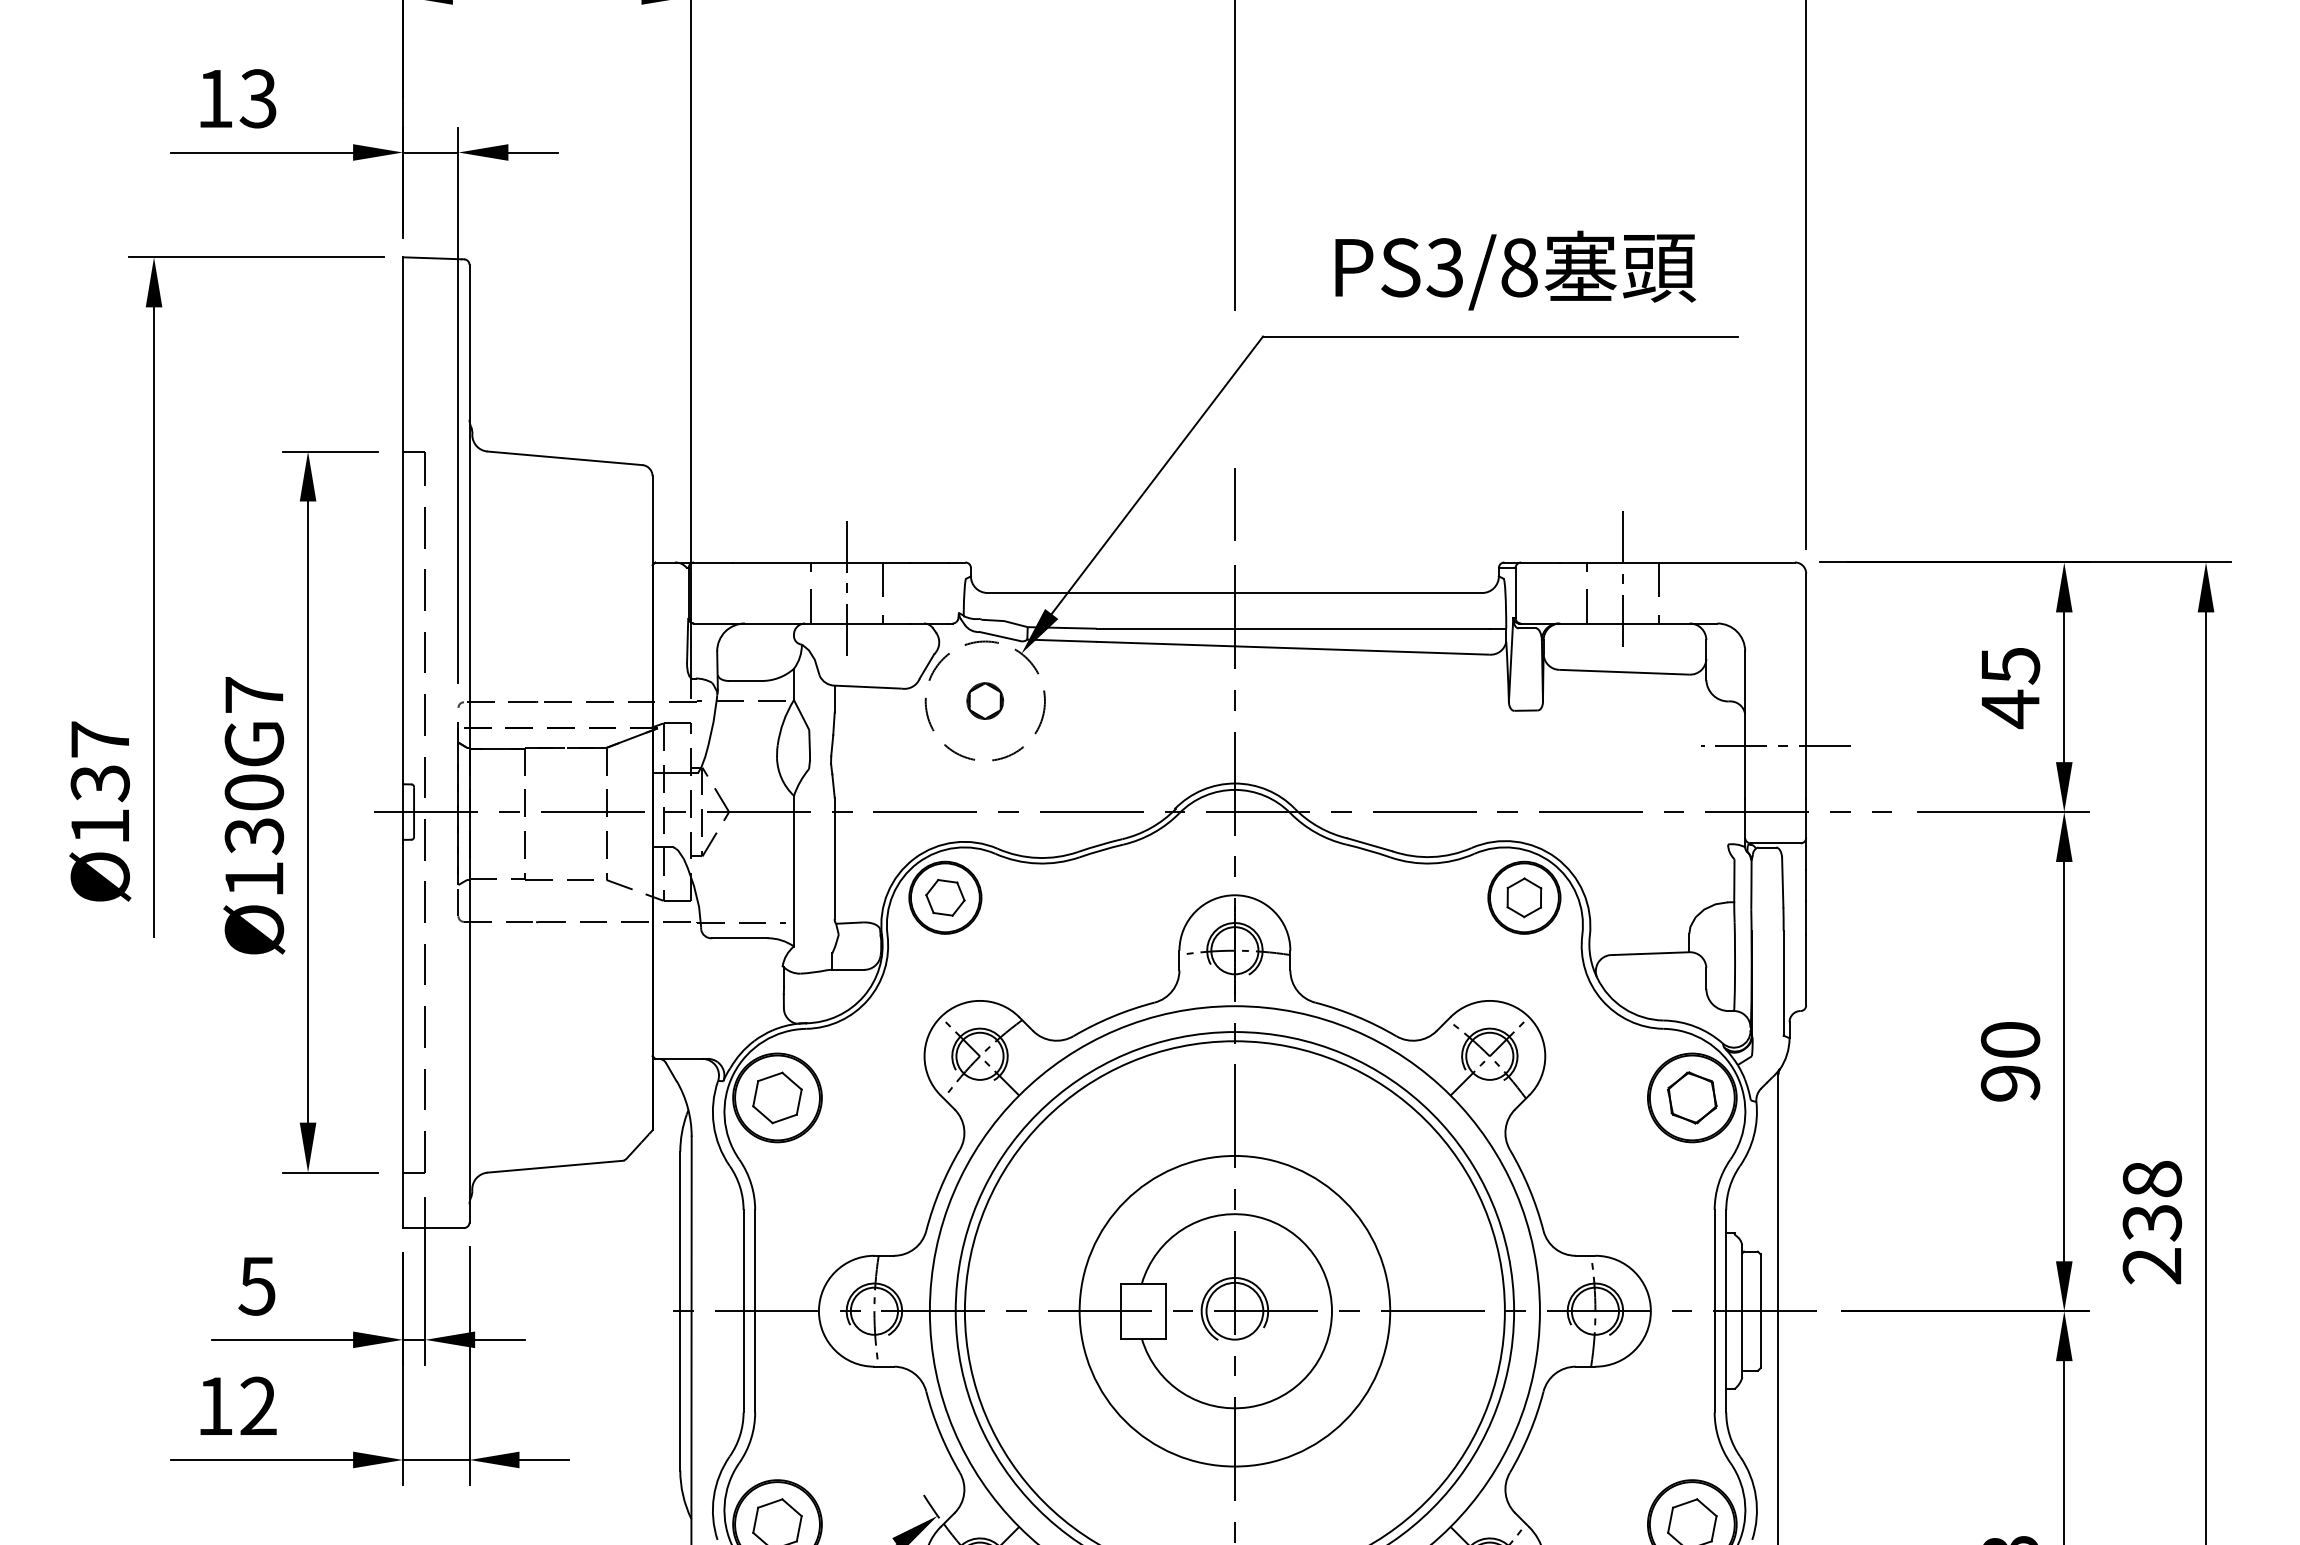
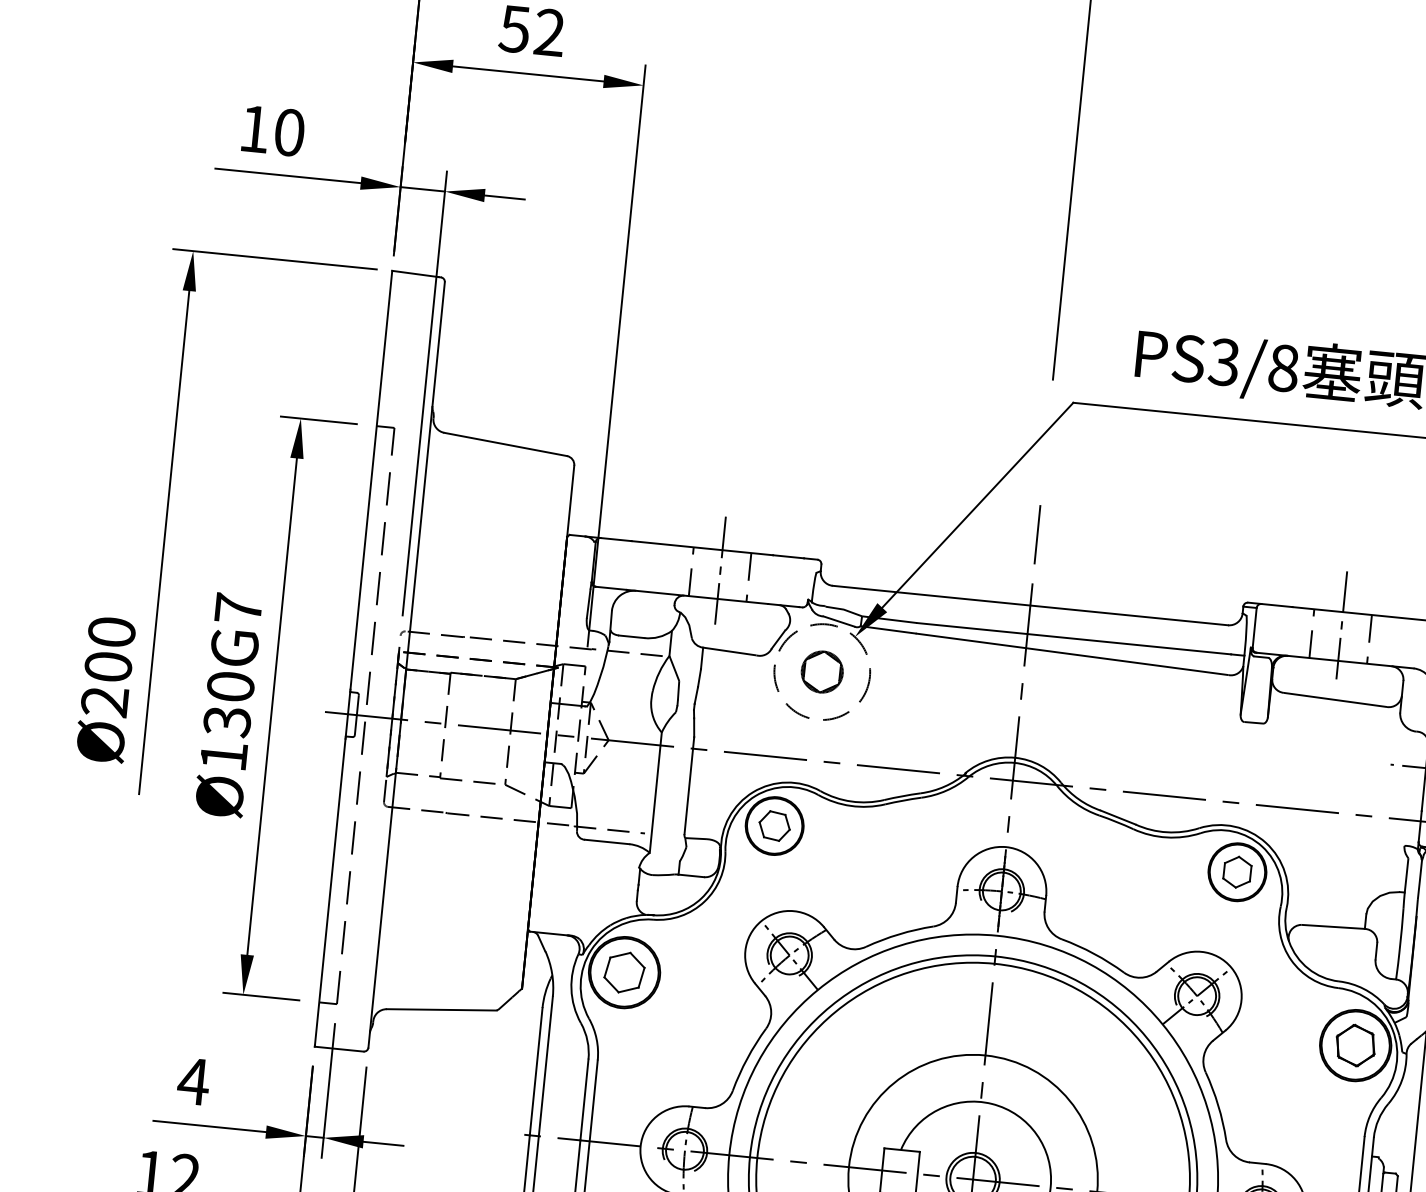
text: (257, 98) -> (288, 132), 13 -> 10
part: (984, 700) -> (821, 671), size x1.43
text: (99, 782) -> (107, 666), Ø137 -> Ø200
text: (256, 1286) -> (193, 1081), 5 -> 4

